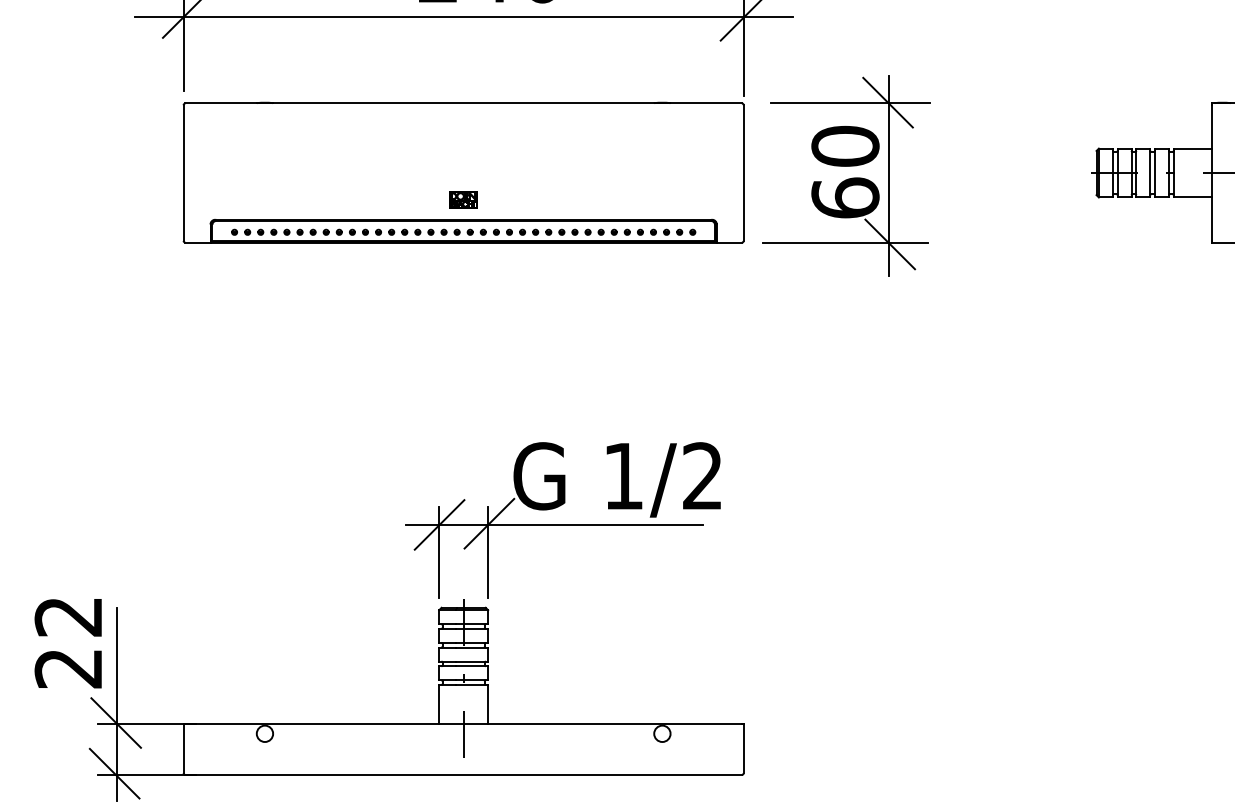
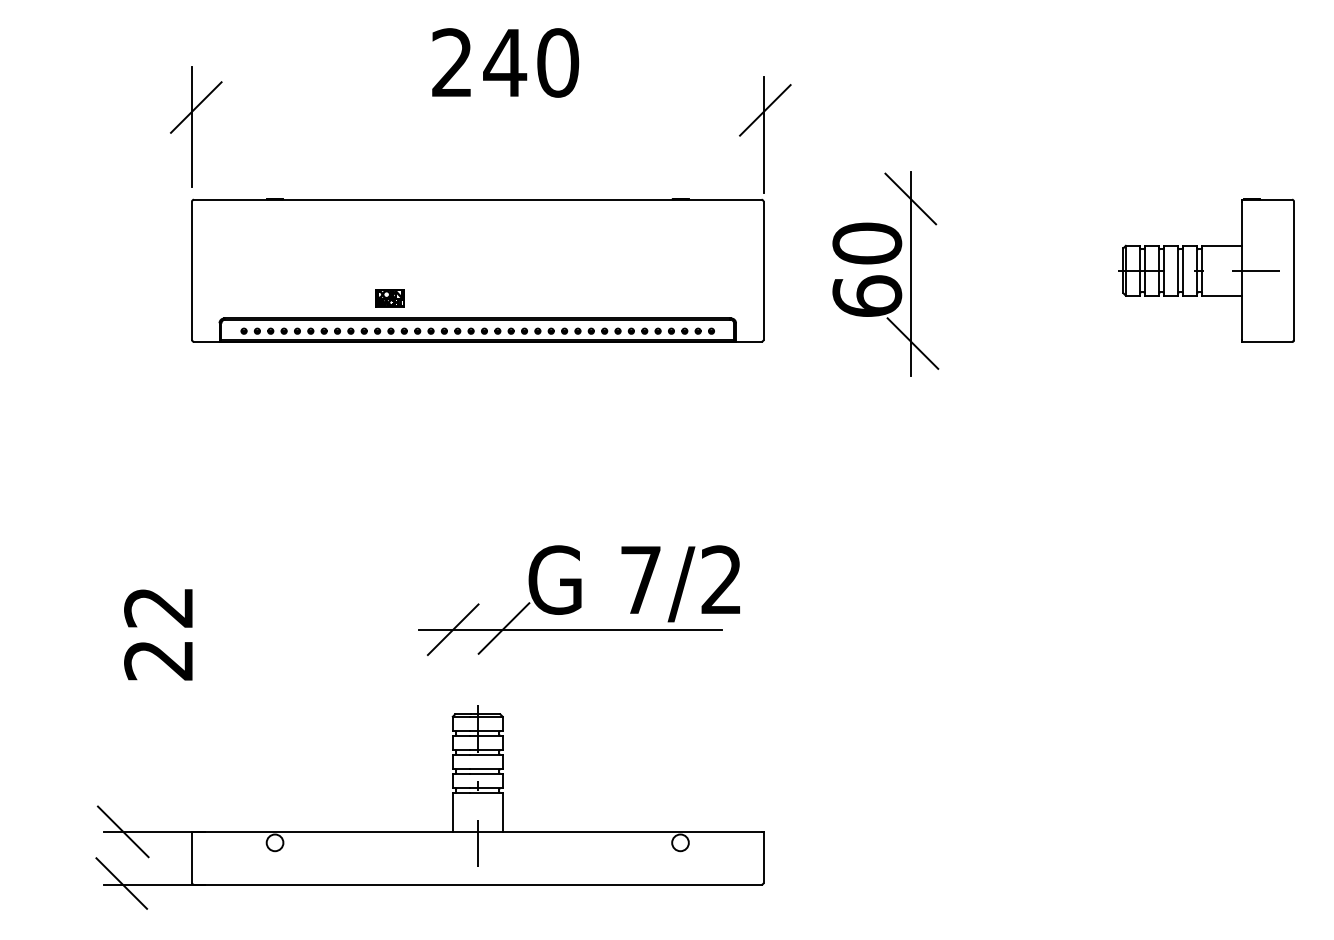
line: (463, 16) -> (477, 111), removed
line: (850, 103) -> (872, 199), removed
part: (463, 200) -> (389, 298), moved
line: (844, 242) -> (866, 341), removed
text: (623, 475) -> (640, 579), 1/2 -> 7/2
line: (438, 552) -> (452, 657), removed
line: (487, 552) -> (502, 657), removed
text: (68, 643) -> (158, 634), moved
line: (116, 704) -> (123, 812), removed

